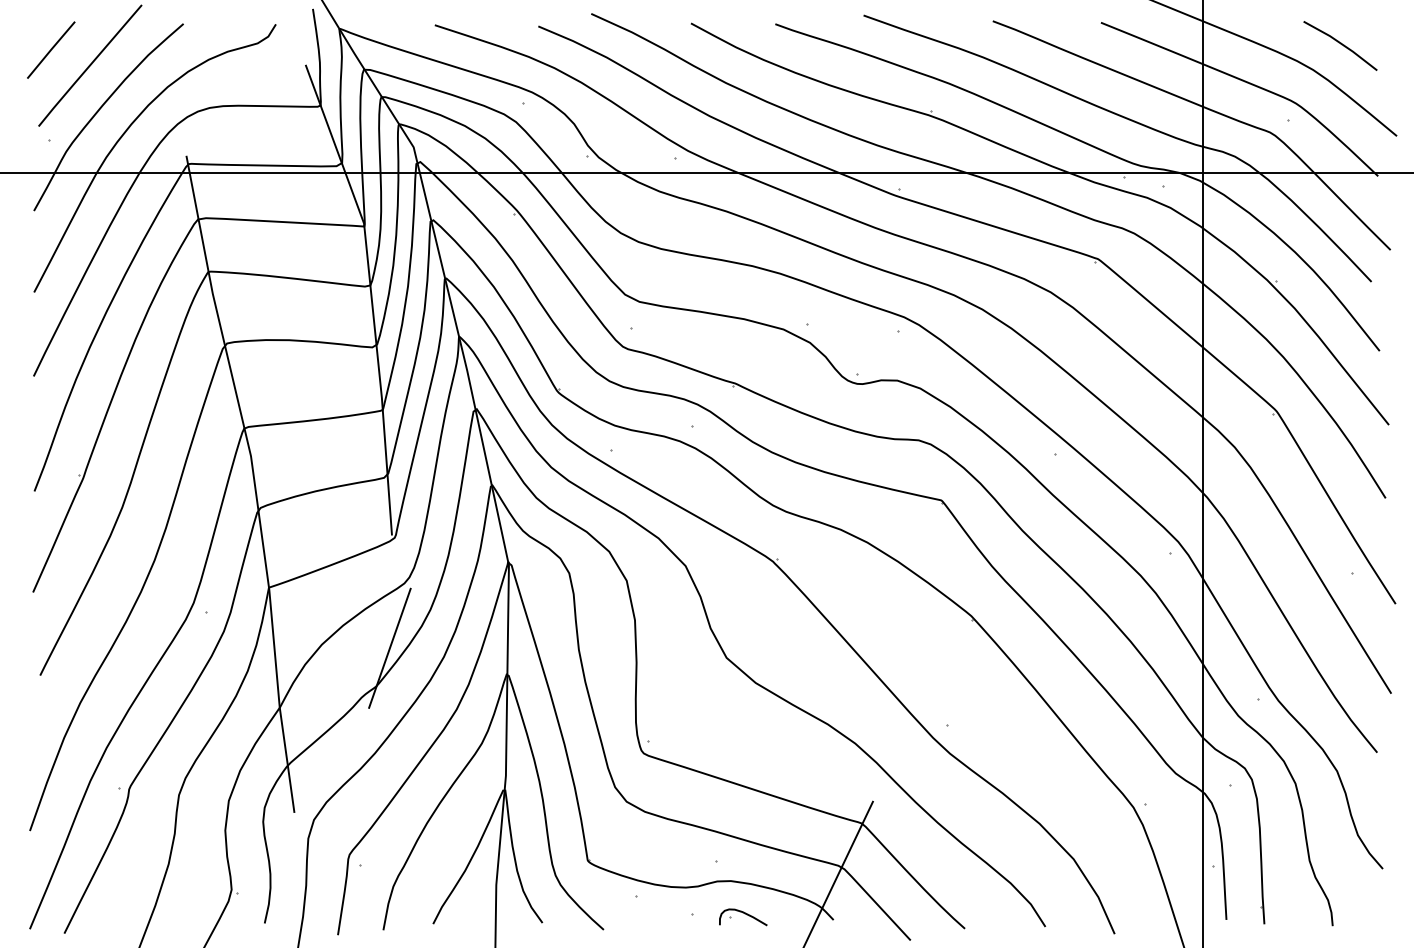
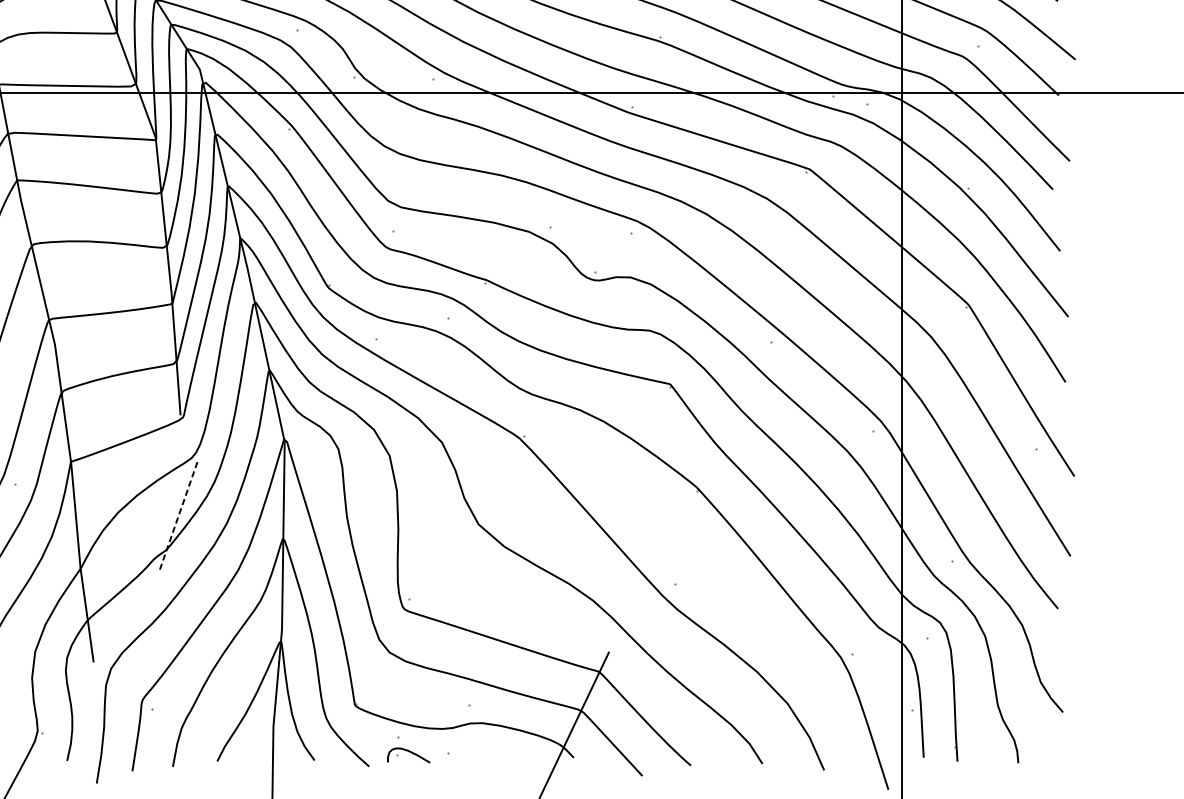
line: (389, 648) -> (178, 516), solid -> dashed
part: (743, 917) -> (408, 755), moved

